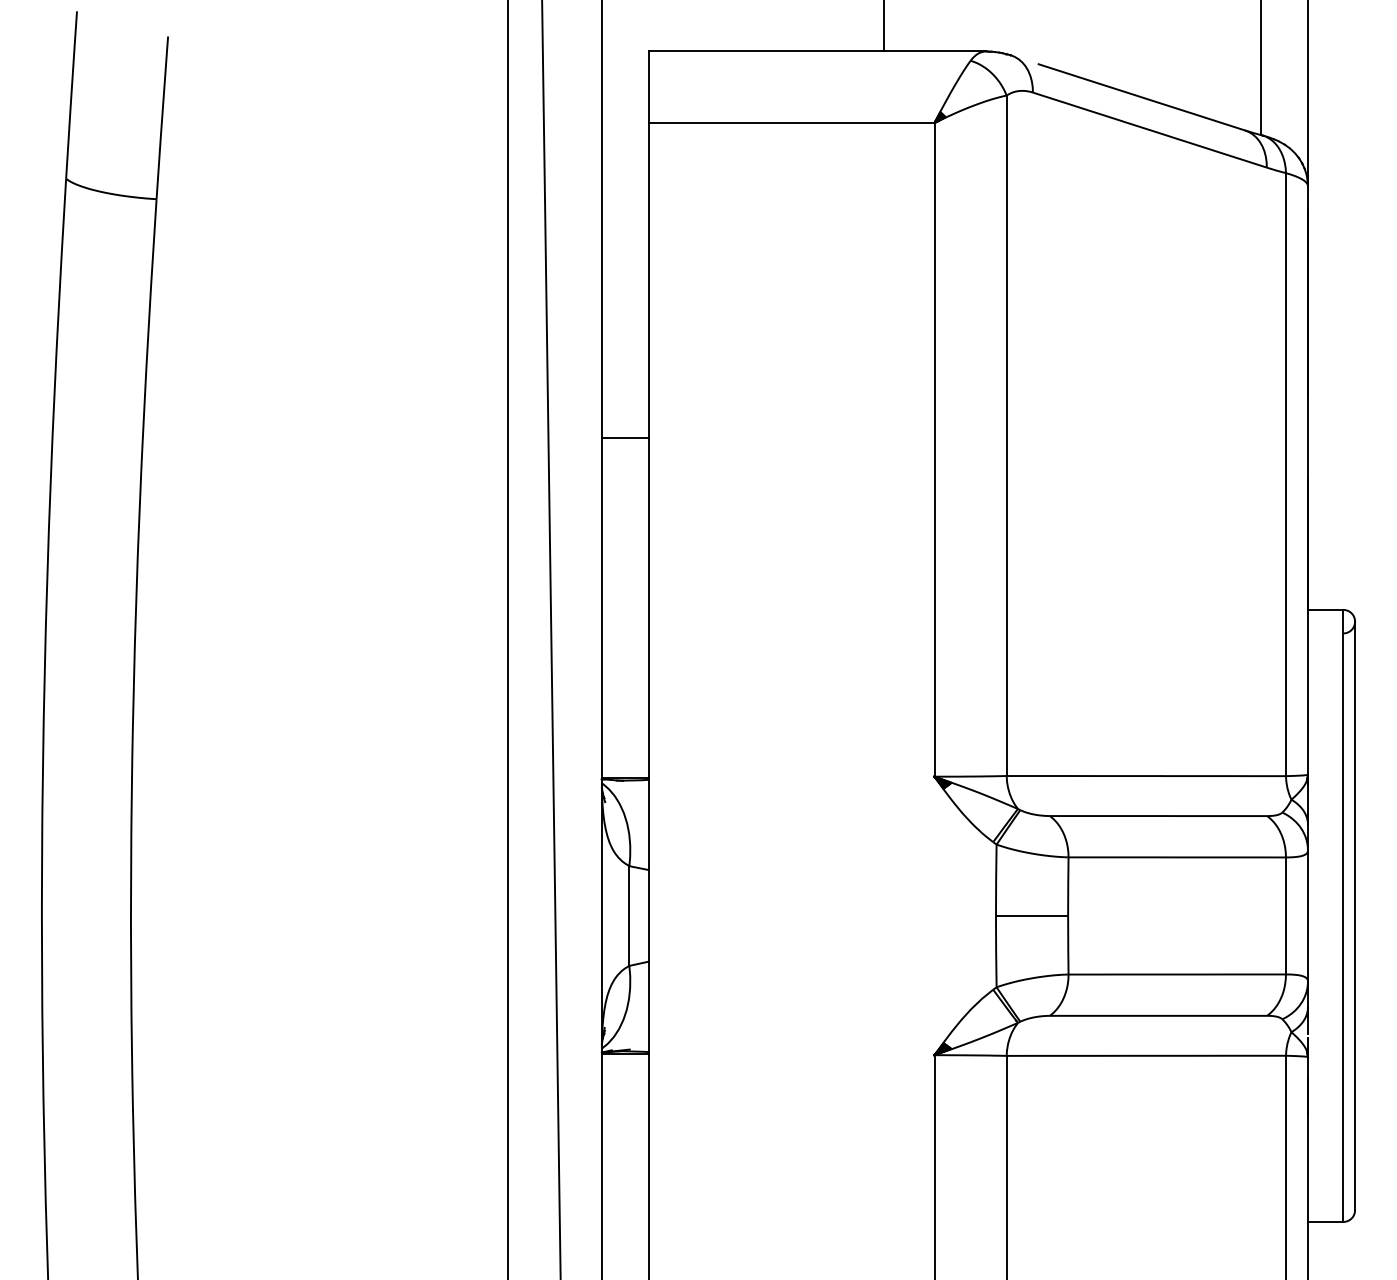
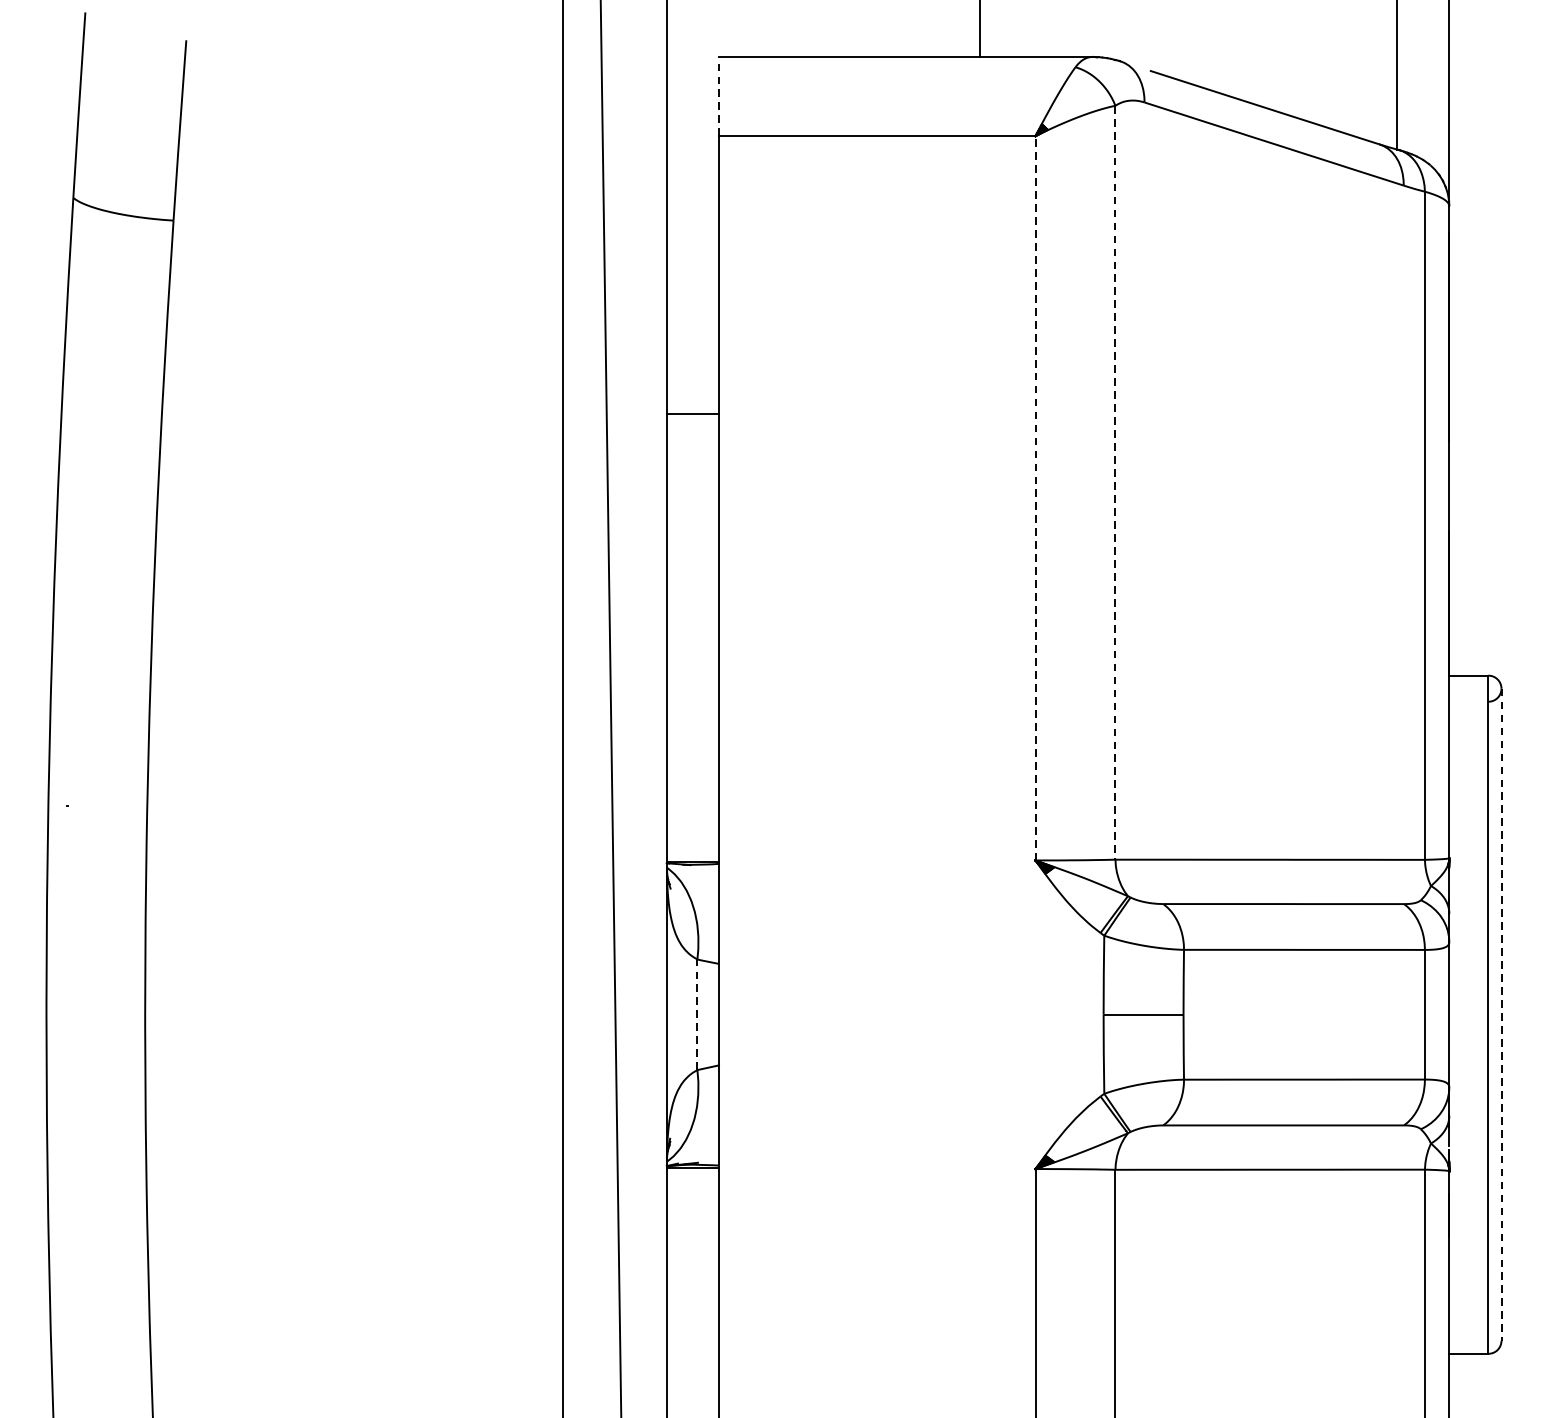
line: (648, 87) -> (718, 96), solid -> dashed
line: (1006, 436) -> (1115, 483), solid -> dashed
line: (624, 437) -> (692, 413), moved
line: (934, 449) -> (1035, 497), solid -> dashed
line: (629, 915) -> (697, 1014), solid -> dashed
line: (1355, 916) -> (1501, 1015), solid -> dashed

